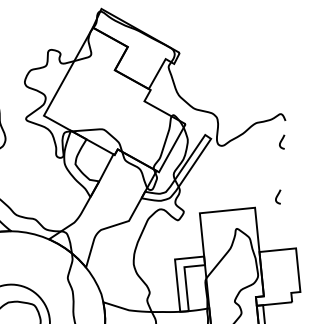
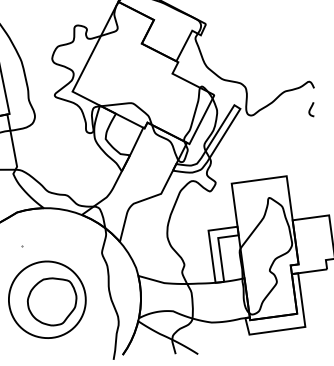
curve: (278, 196) -> (309, 164), removed

